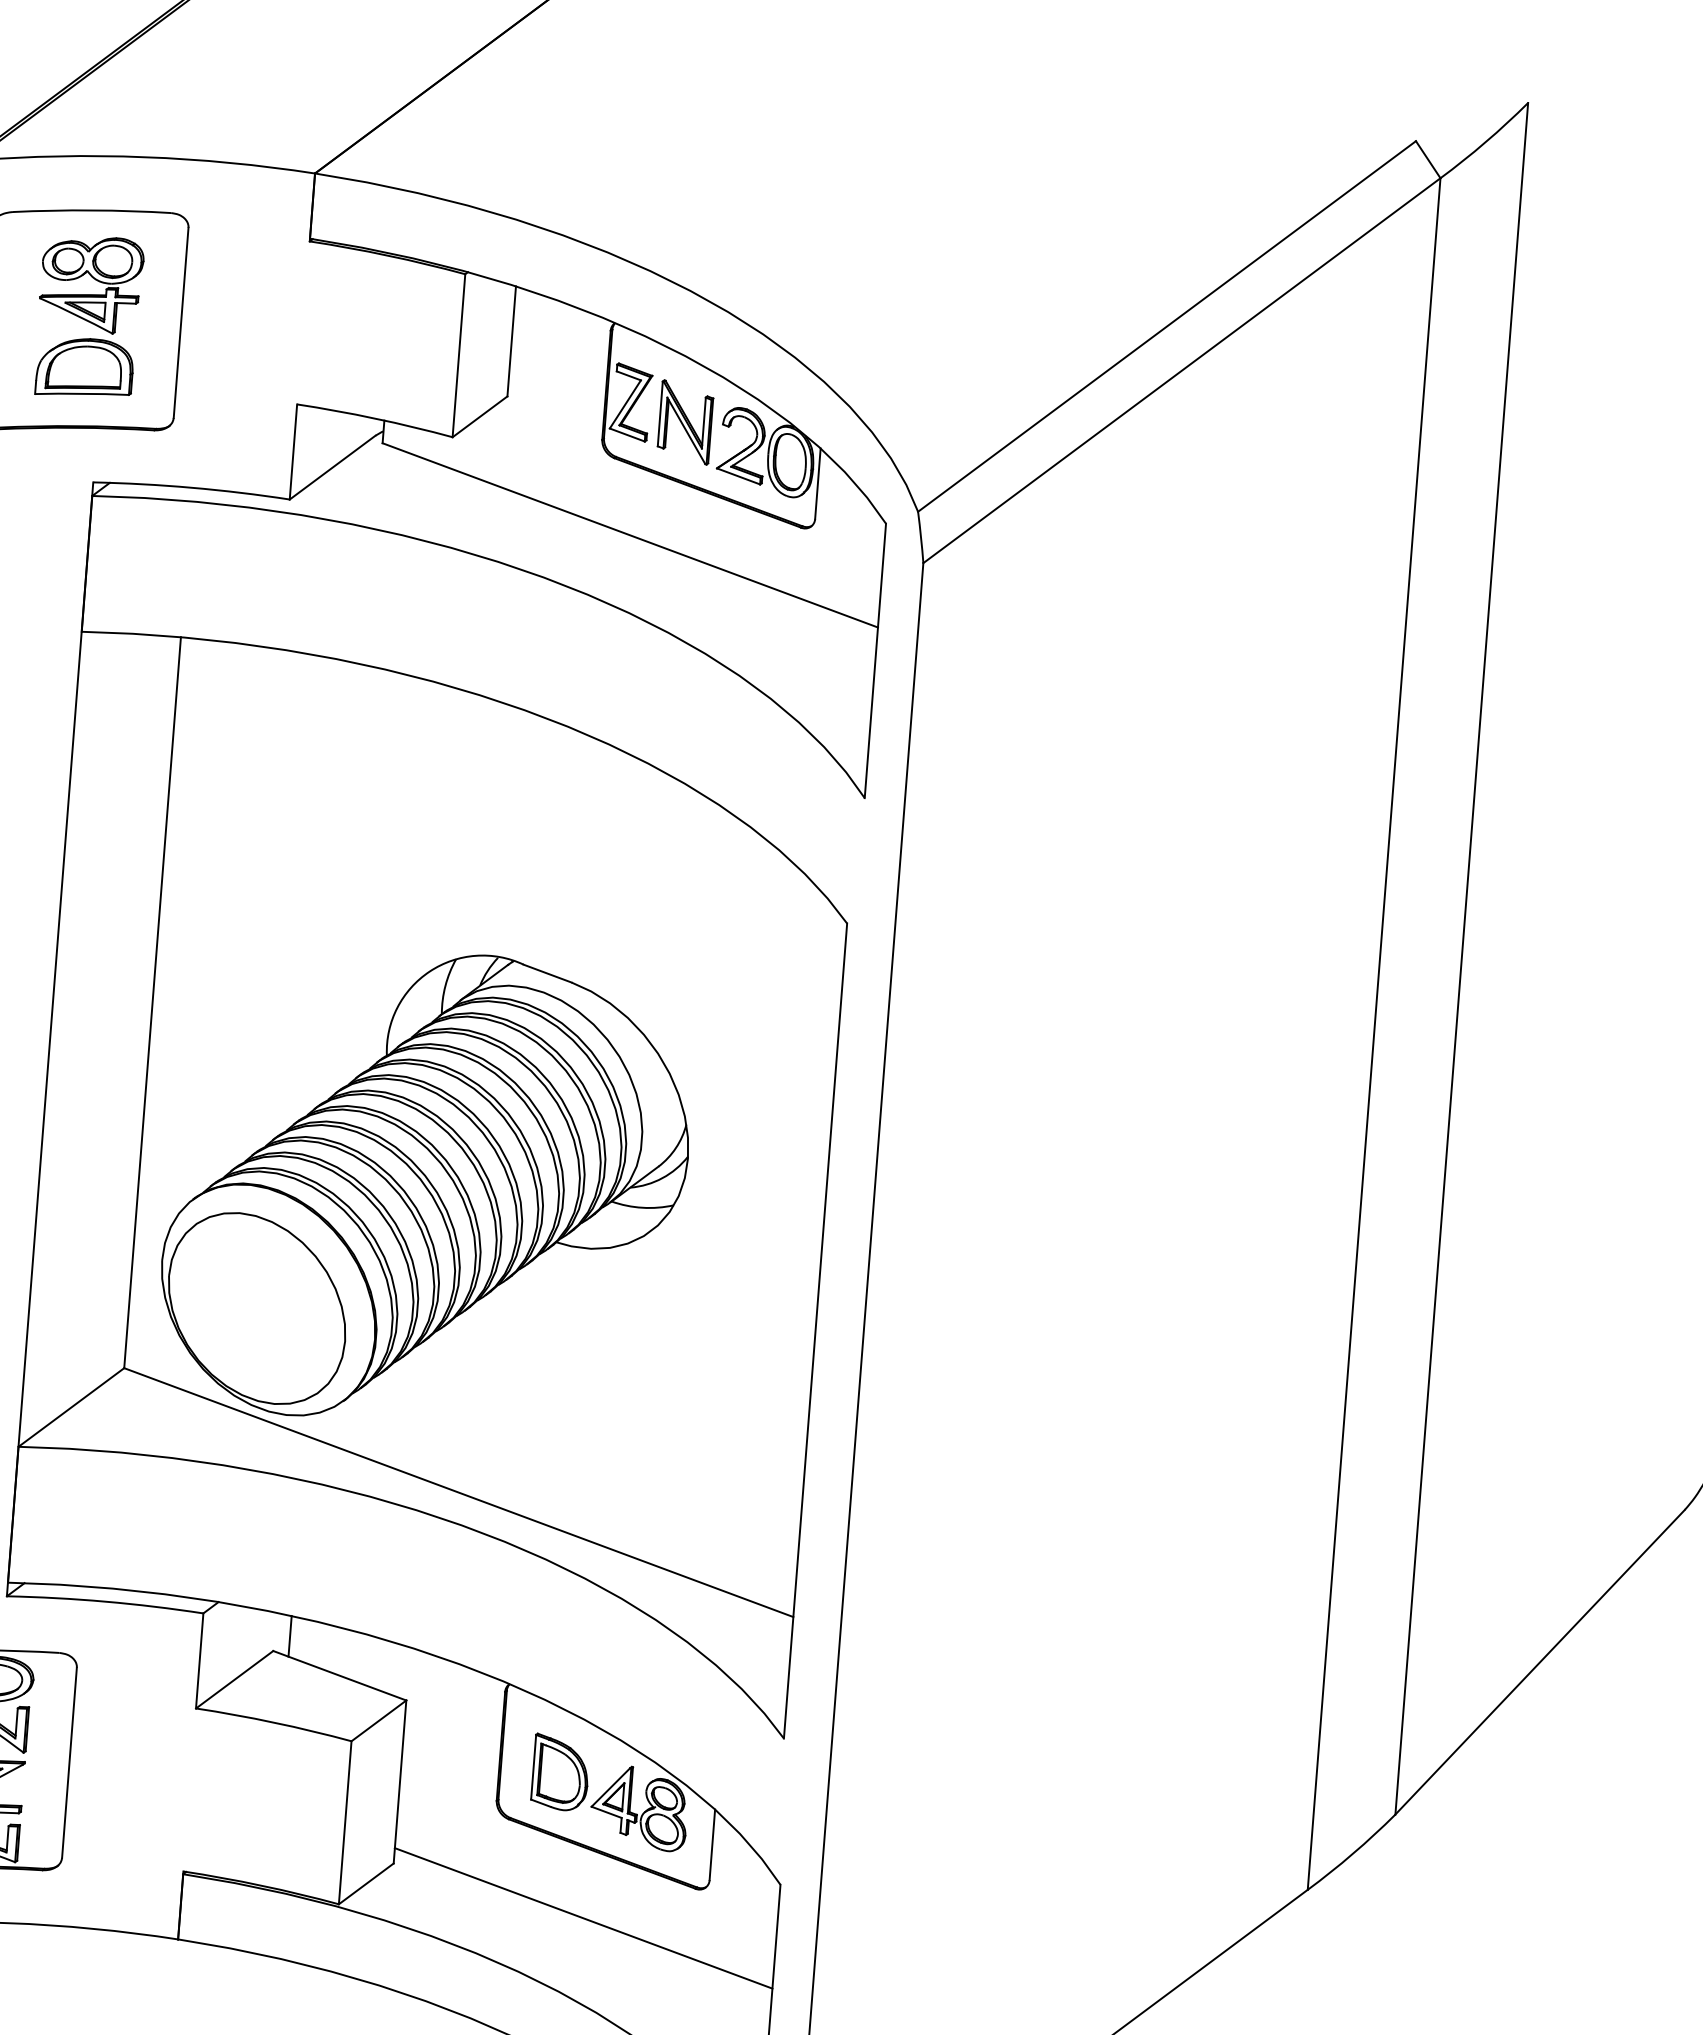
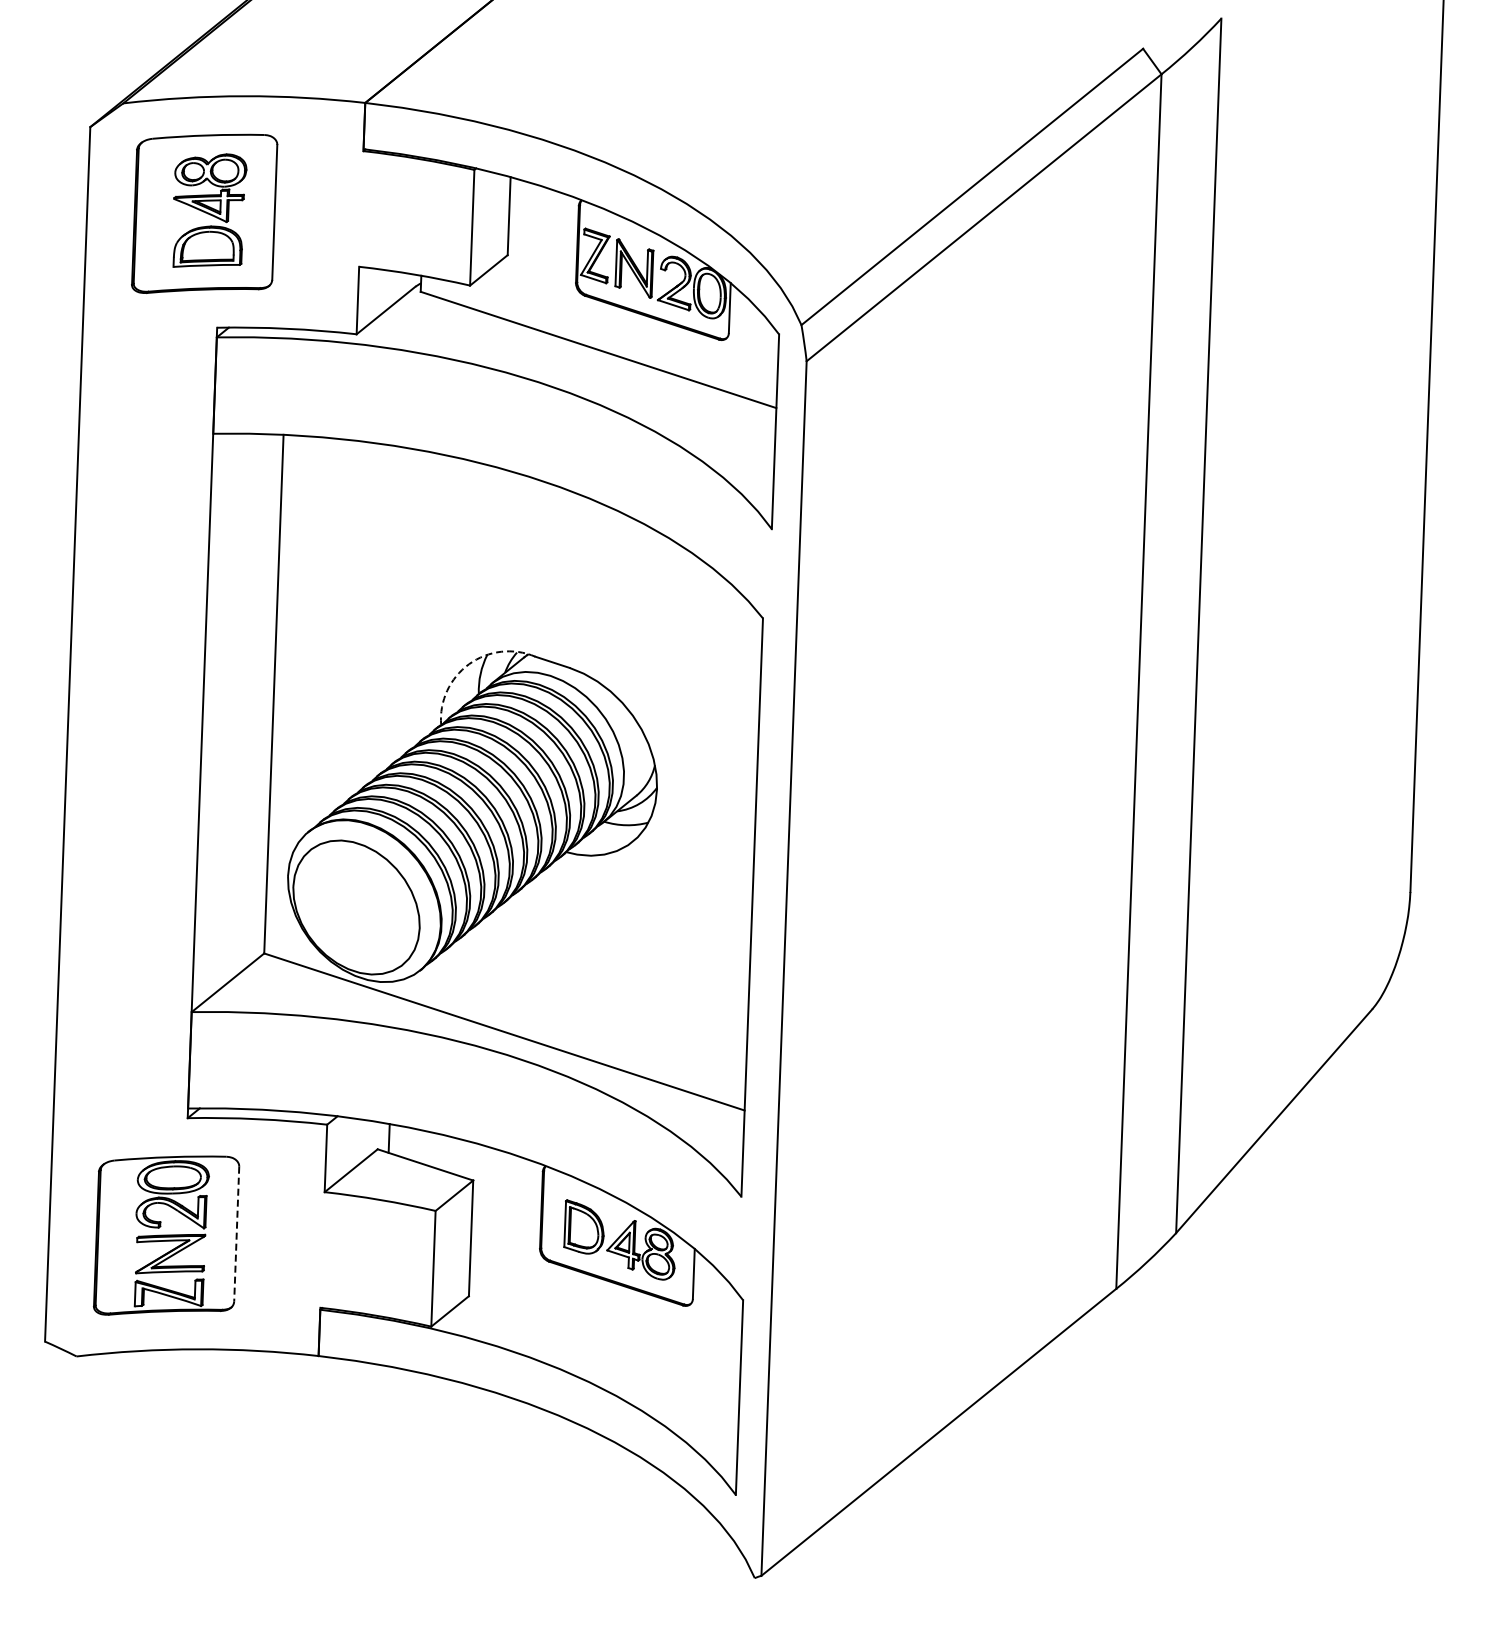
arc: (430, 971) -> (469, 664), solid -> dashed
line: (69, 1763) -> (236, 1234), solid -> dashed
line: (583, 1918) -> (604, 1329), removed

